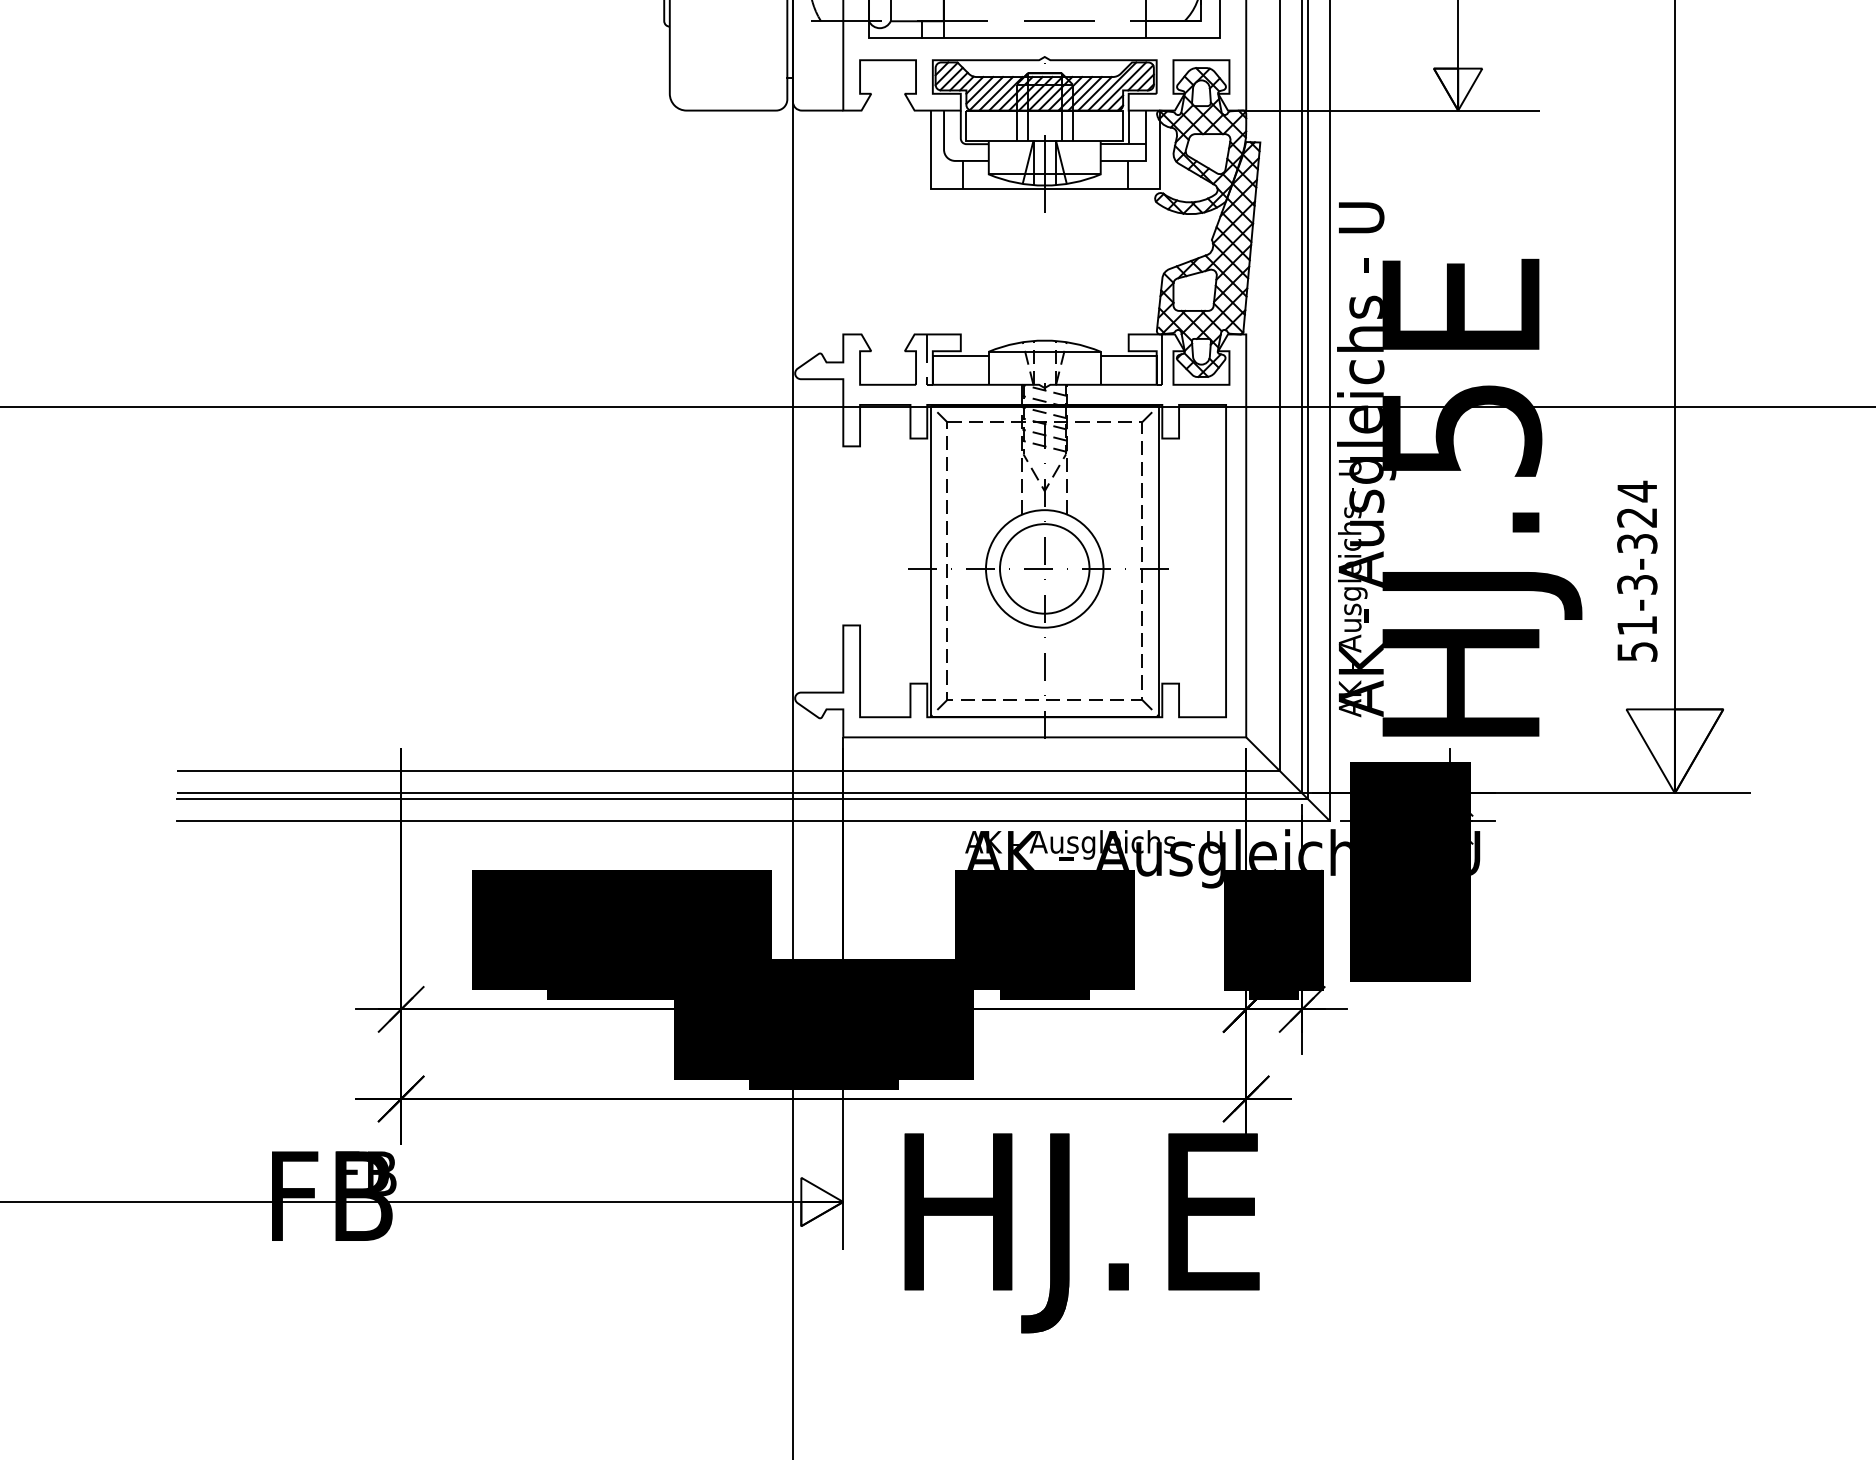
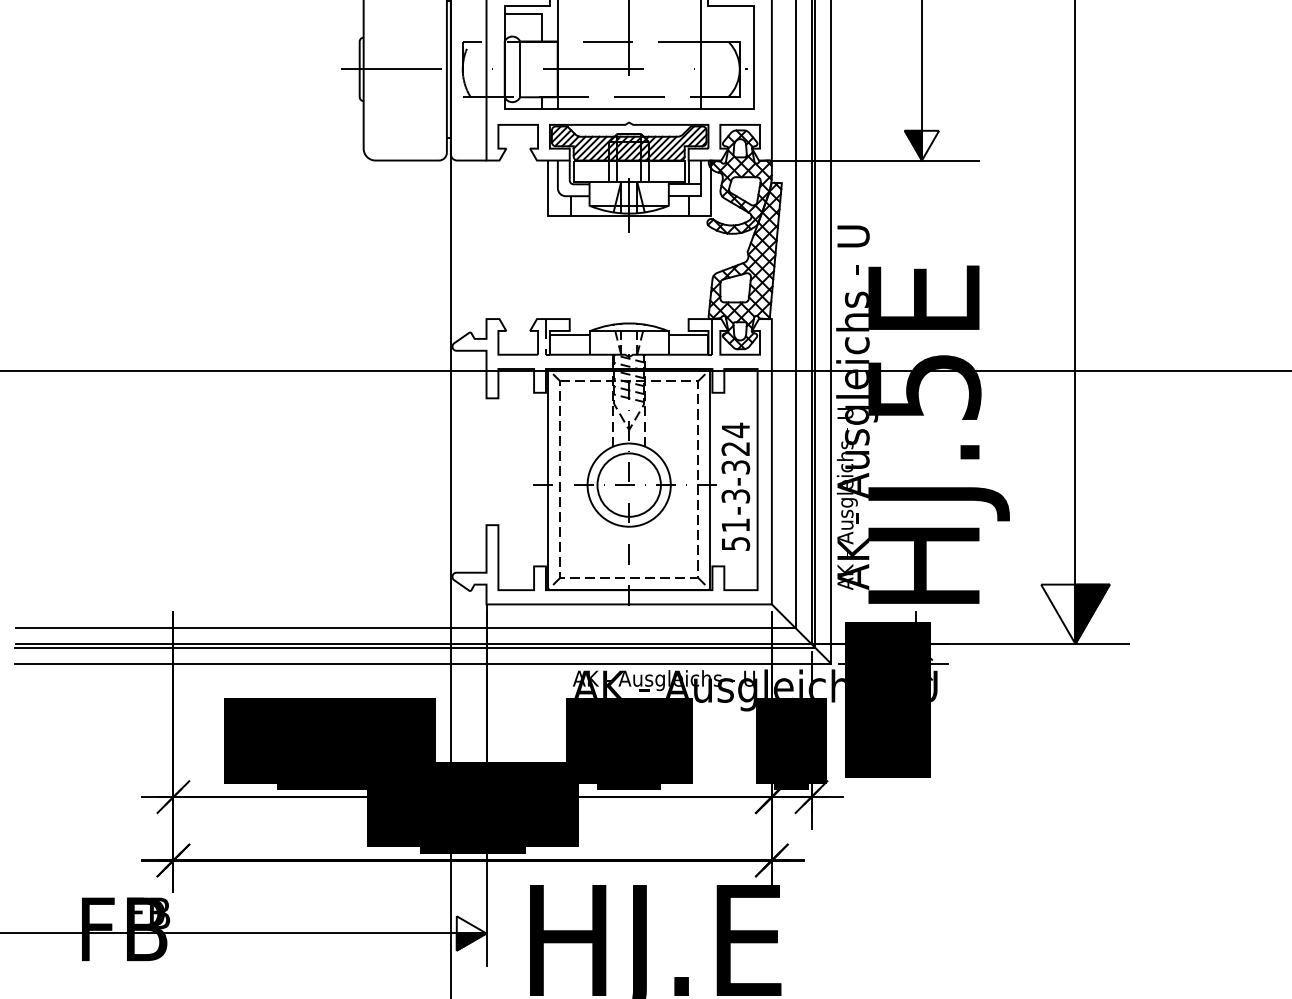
fill: (1445, 89) -> (913, 145), added
text: (1637, 570) -> (735, 486), moved
fill: (1698, 751) -> (1092, 614), added
fill: (822, 1214) -> (471, 942), added

